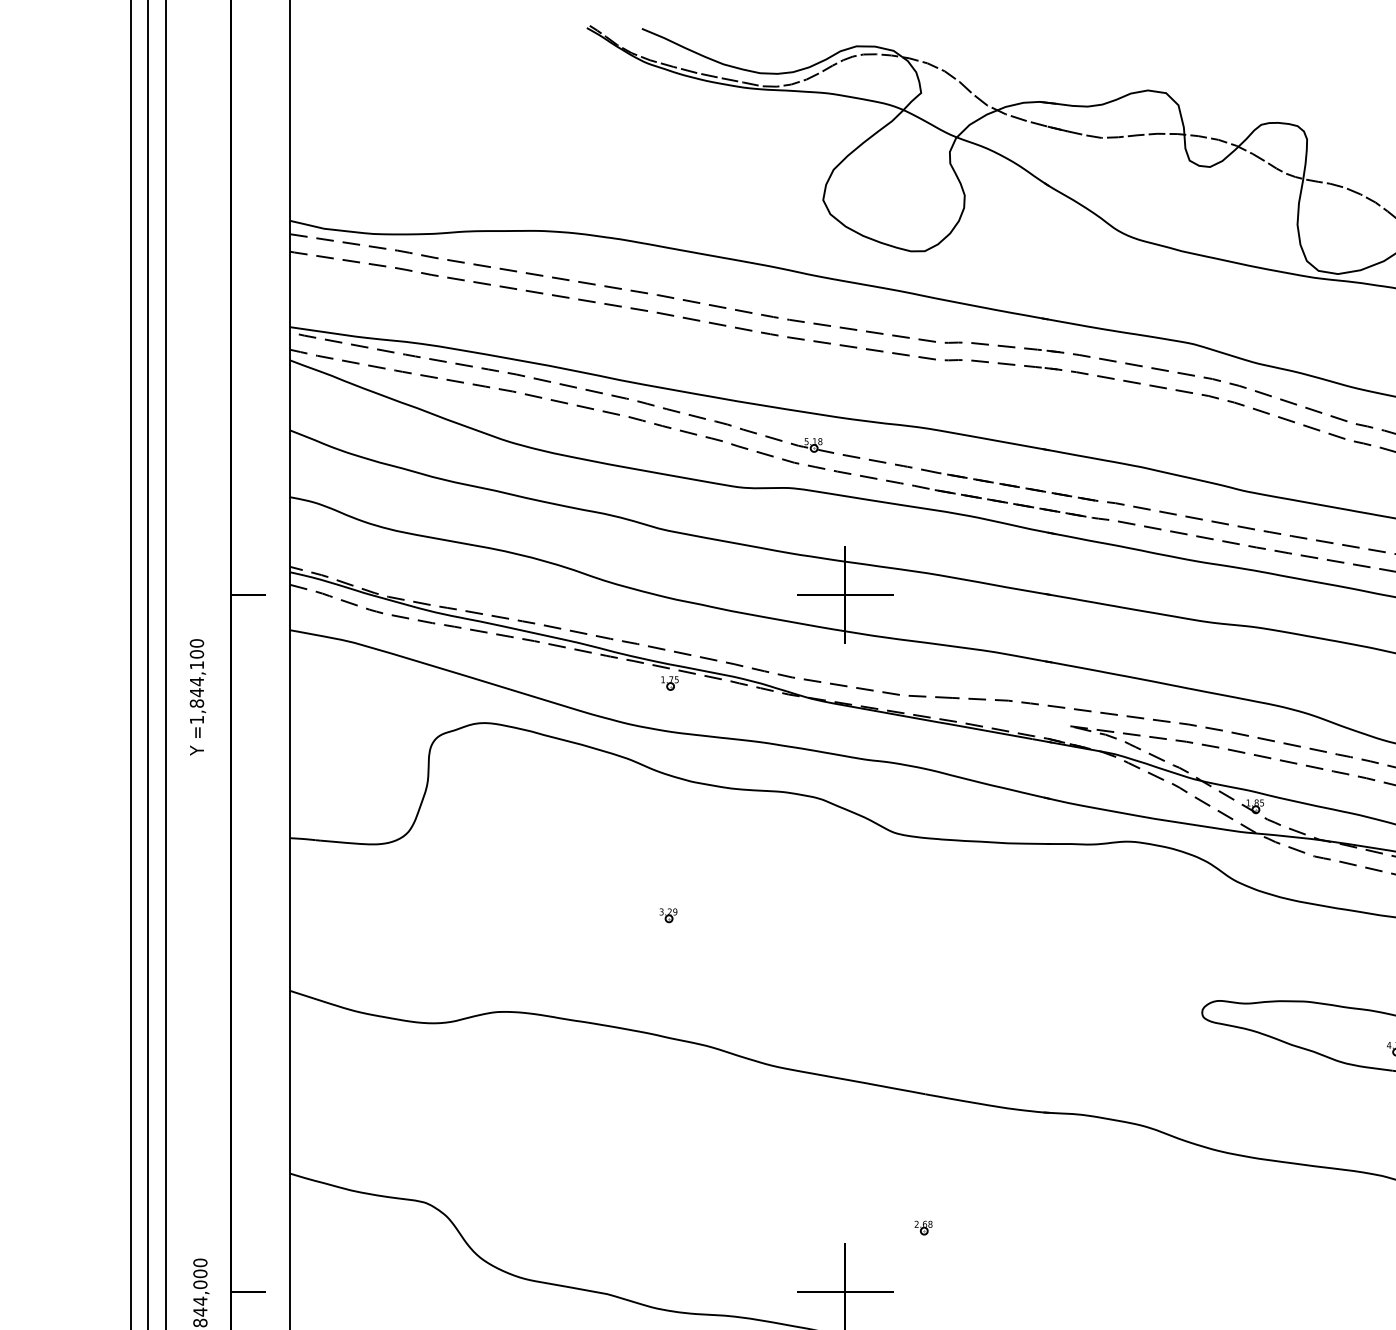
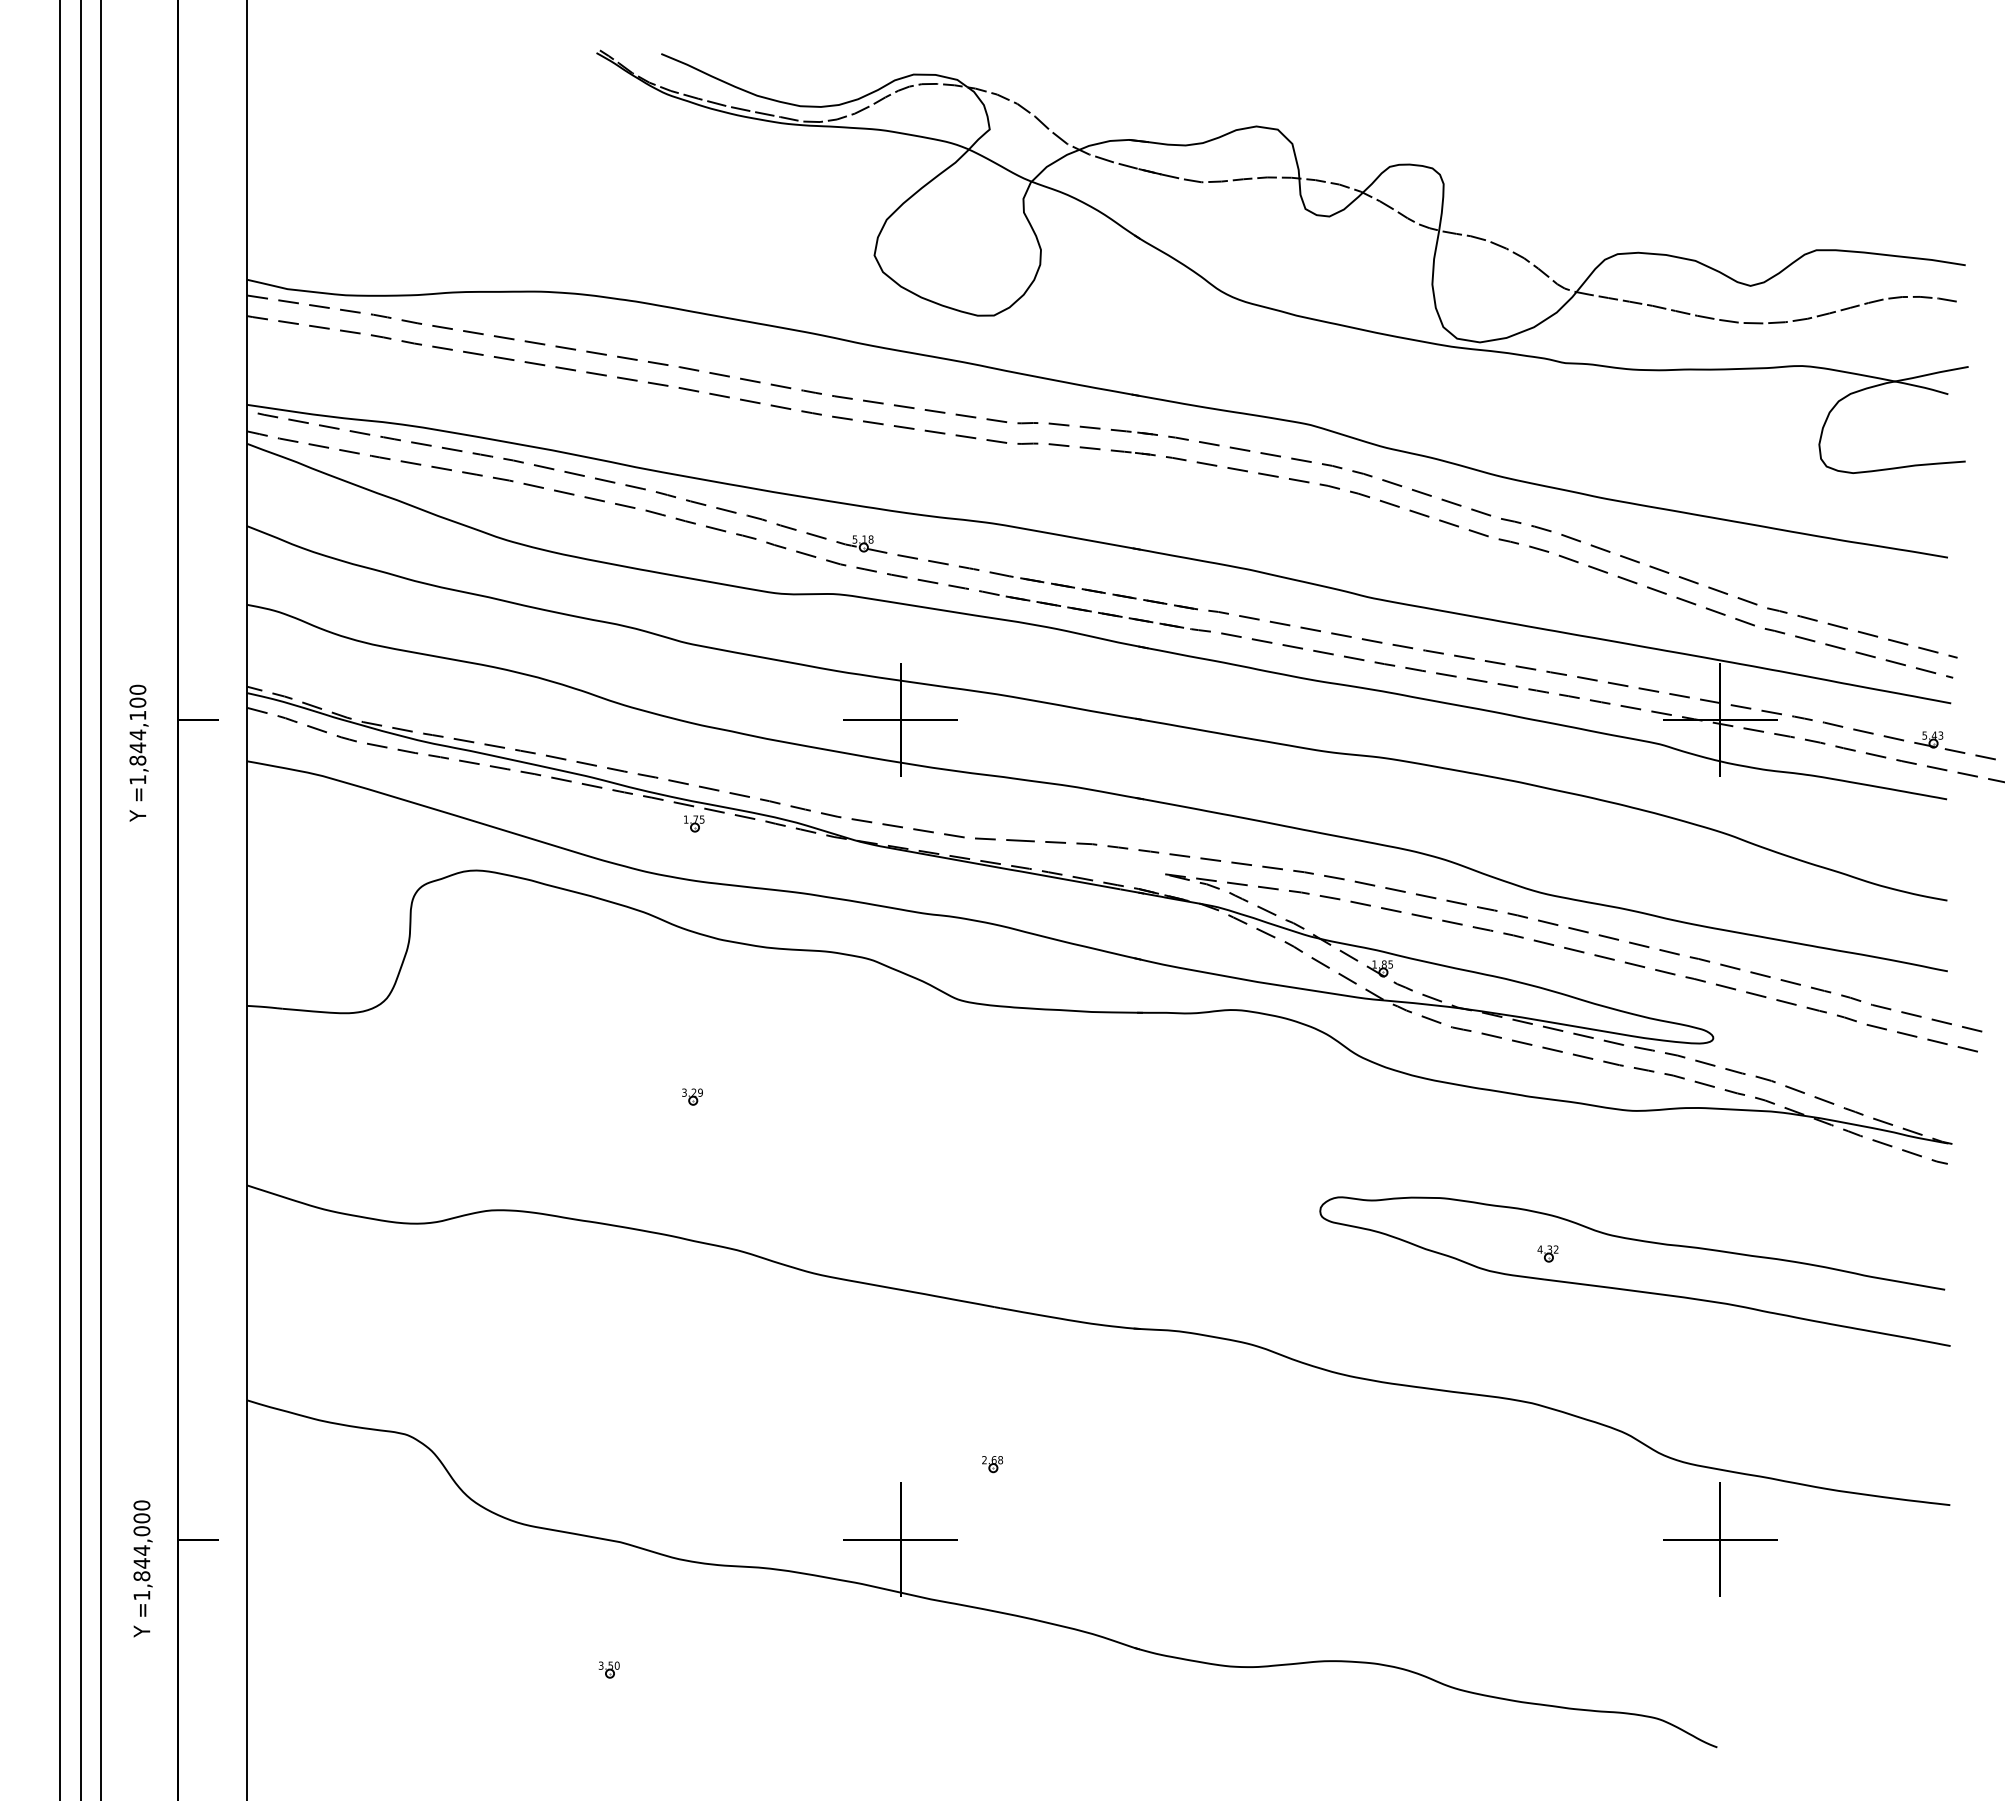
text: (197, 696) -> (138, 752), moved

